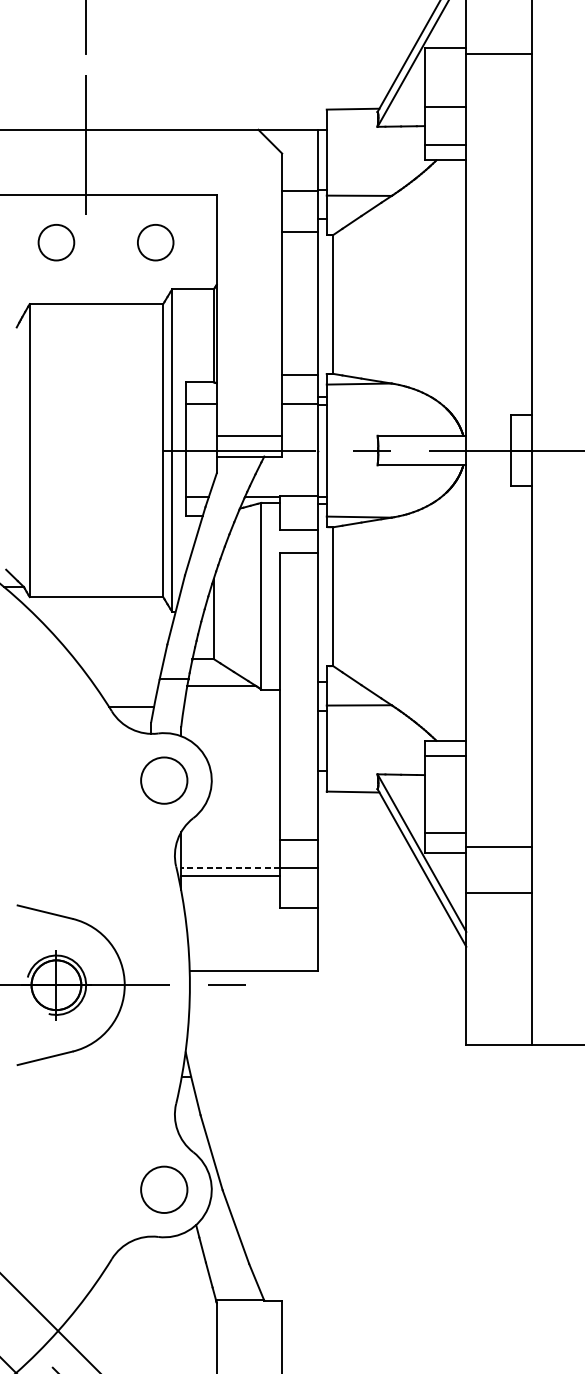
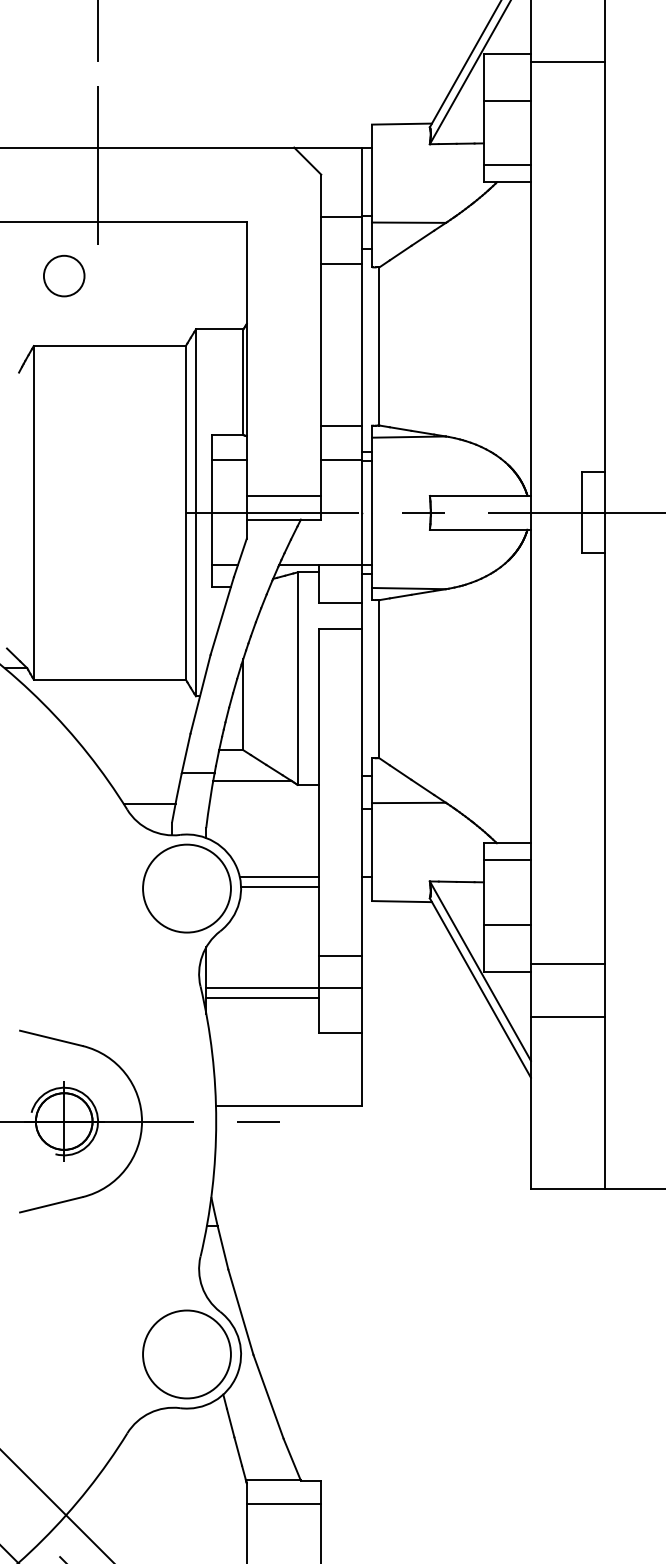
line: (444, 107) -> (506, 101), moved
circle: (155, 242) -> (177, 275), removed
line: (245, 770) -> (279, 877), added
line: (246, 778) -> (280, 886), added
circle: (163, 780) -> (186, 888), size x1.67
line: (444, 833) -> (506, 924), moved
line: (230, 868) -> (262, 988), dashed -> solid
circle: (163, 1189) -> (186, 1354), size x1.67
line: (249, 1320) -> (283, 1503), added

